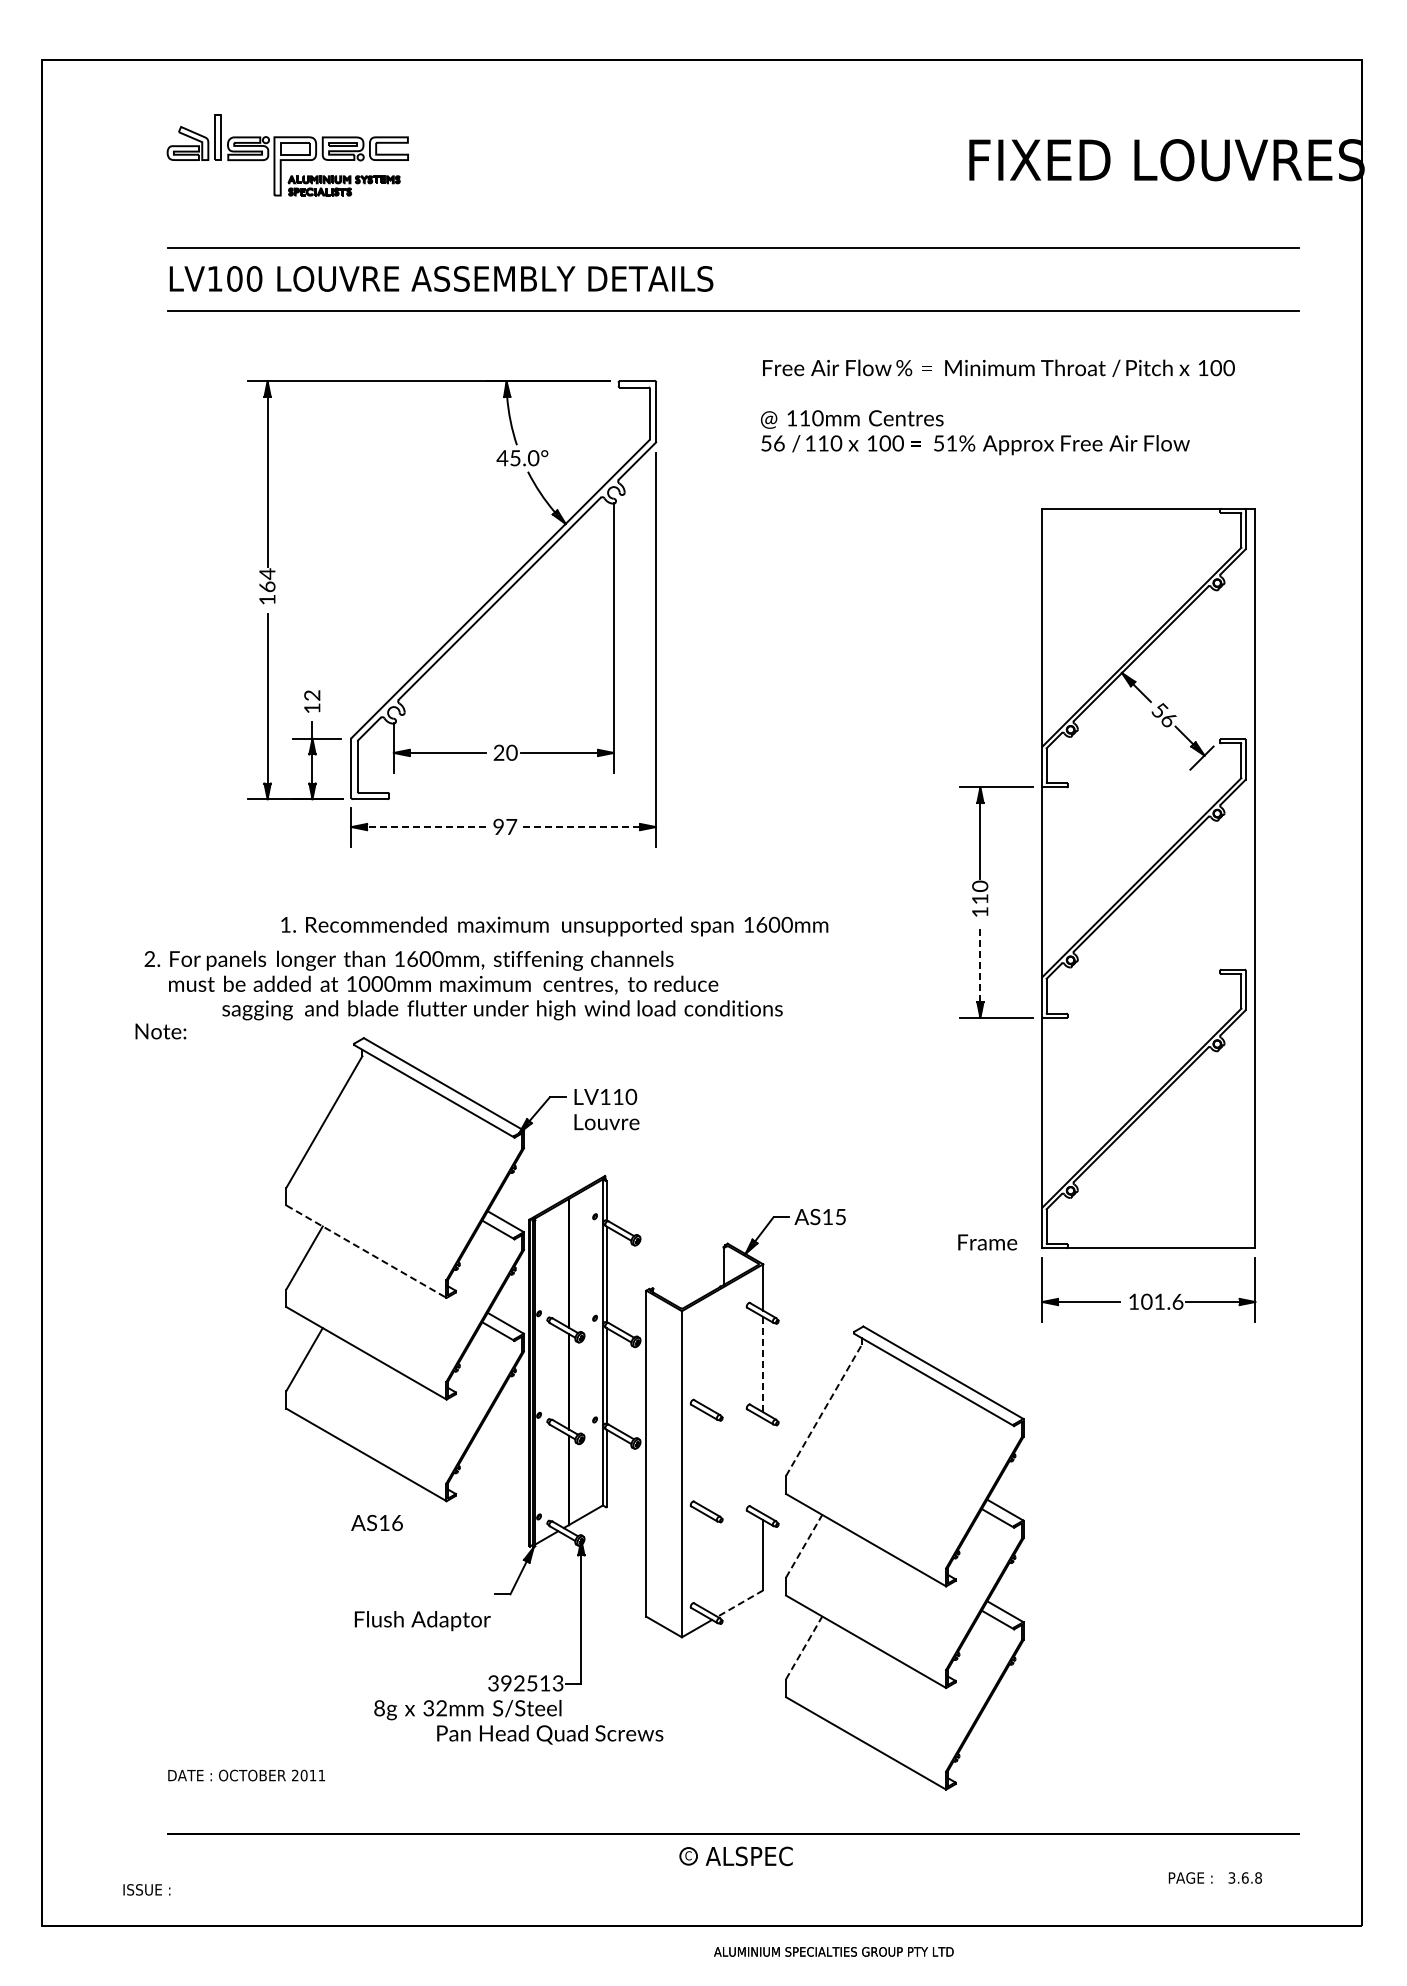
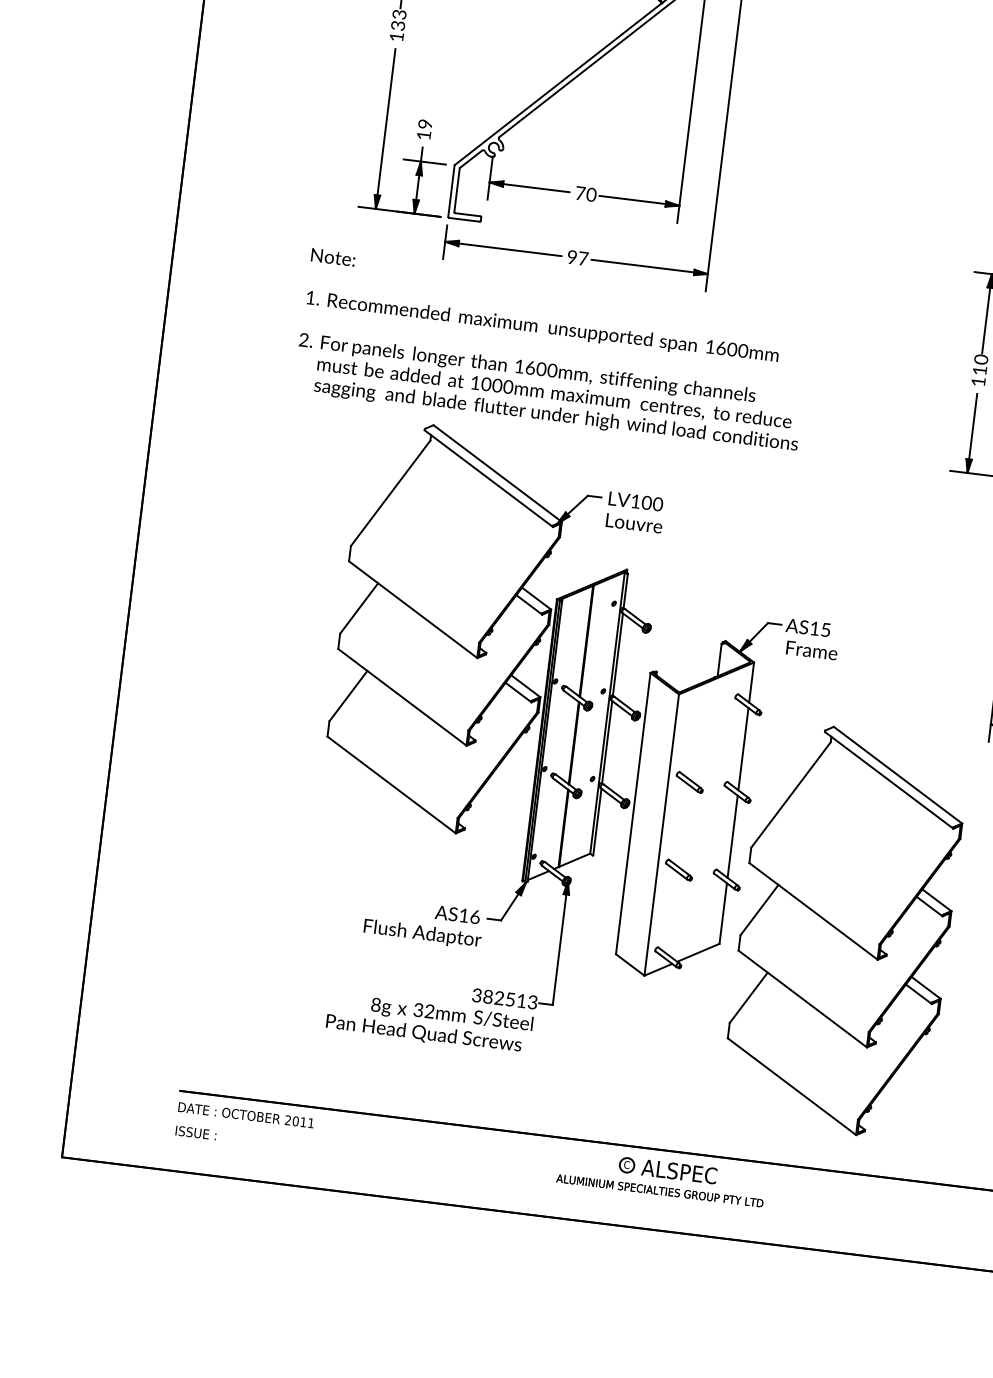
text: (267, 580) -> (398, 20), 164 -> 133
text: (313, 695) -> (426, 124), 12 -> 19
text: (498, 752) -> (579, 193), 20 -> 70
line: (426, 827) -> (509, 250), dashed -> solid
line: (580, 827) -> (642, 266), dashed -> solid
text: (554, 926) -> (542, 327), moved
line: (980, 964) -> (973, 427), dashed -> solid
text: (431, 972) -> (545, 381), moved
text: (160, 1031) -> (333, 257), moved
text: (618, 1096) -> (646, 502), LV110 -> LV100
text: (987, 1242) -> (811, 650), moved
line: (366, 1251) -> (413, 609), dashed -> solid
line: (763, 1364) -> (743, 749), dashed -> solid
line: (823, 1410) -> (790, 795), dashed -> solid
line: (763, 1465) -> (732, 836), added
text: (376, 1522) -> (457, 914), moved
line: (804, 1545) -> (759, 909), dashed -> solid
line: (739, 1603) -> (697, 952), dashed -> solid
line: (804, 1647) -> (749, 997), dashed -> solid
text: (506, 1683) -> (488, 996), 392513 -> 382513
text: (550, 1734) -> (424, 1033), moved
text: (246, 1775) -> (246, 1115), moved
text: (146, 1889) -> (195, 1132), moved
text: (833, 1951) -> (659, 1190), moved

